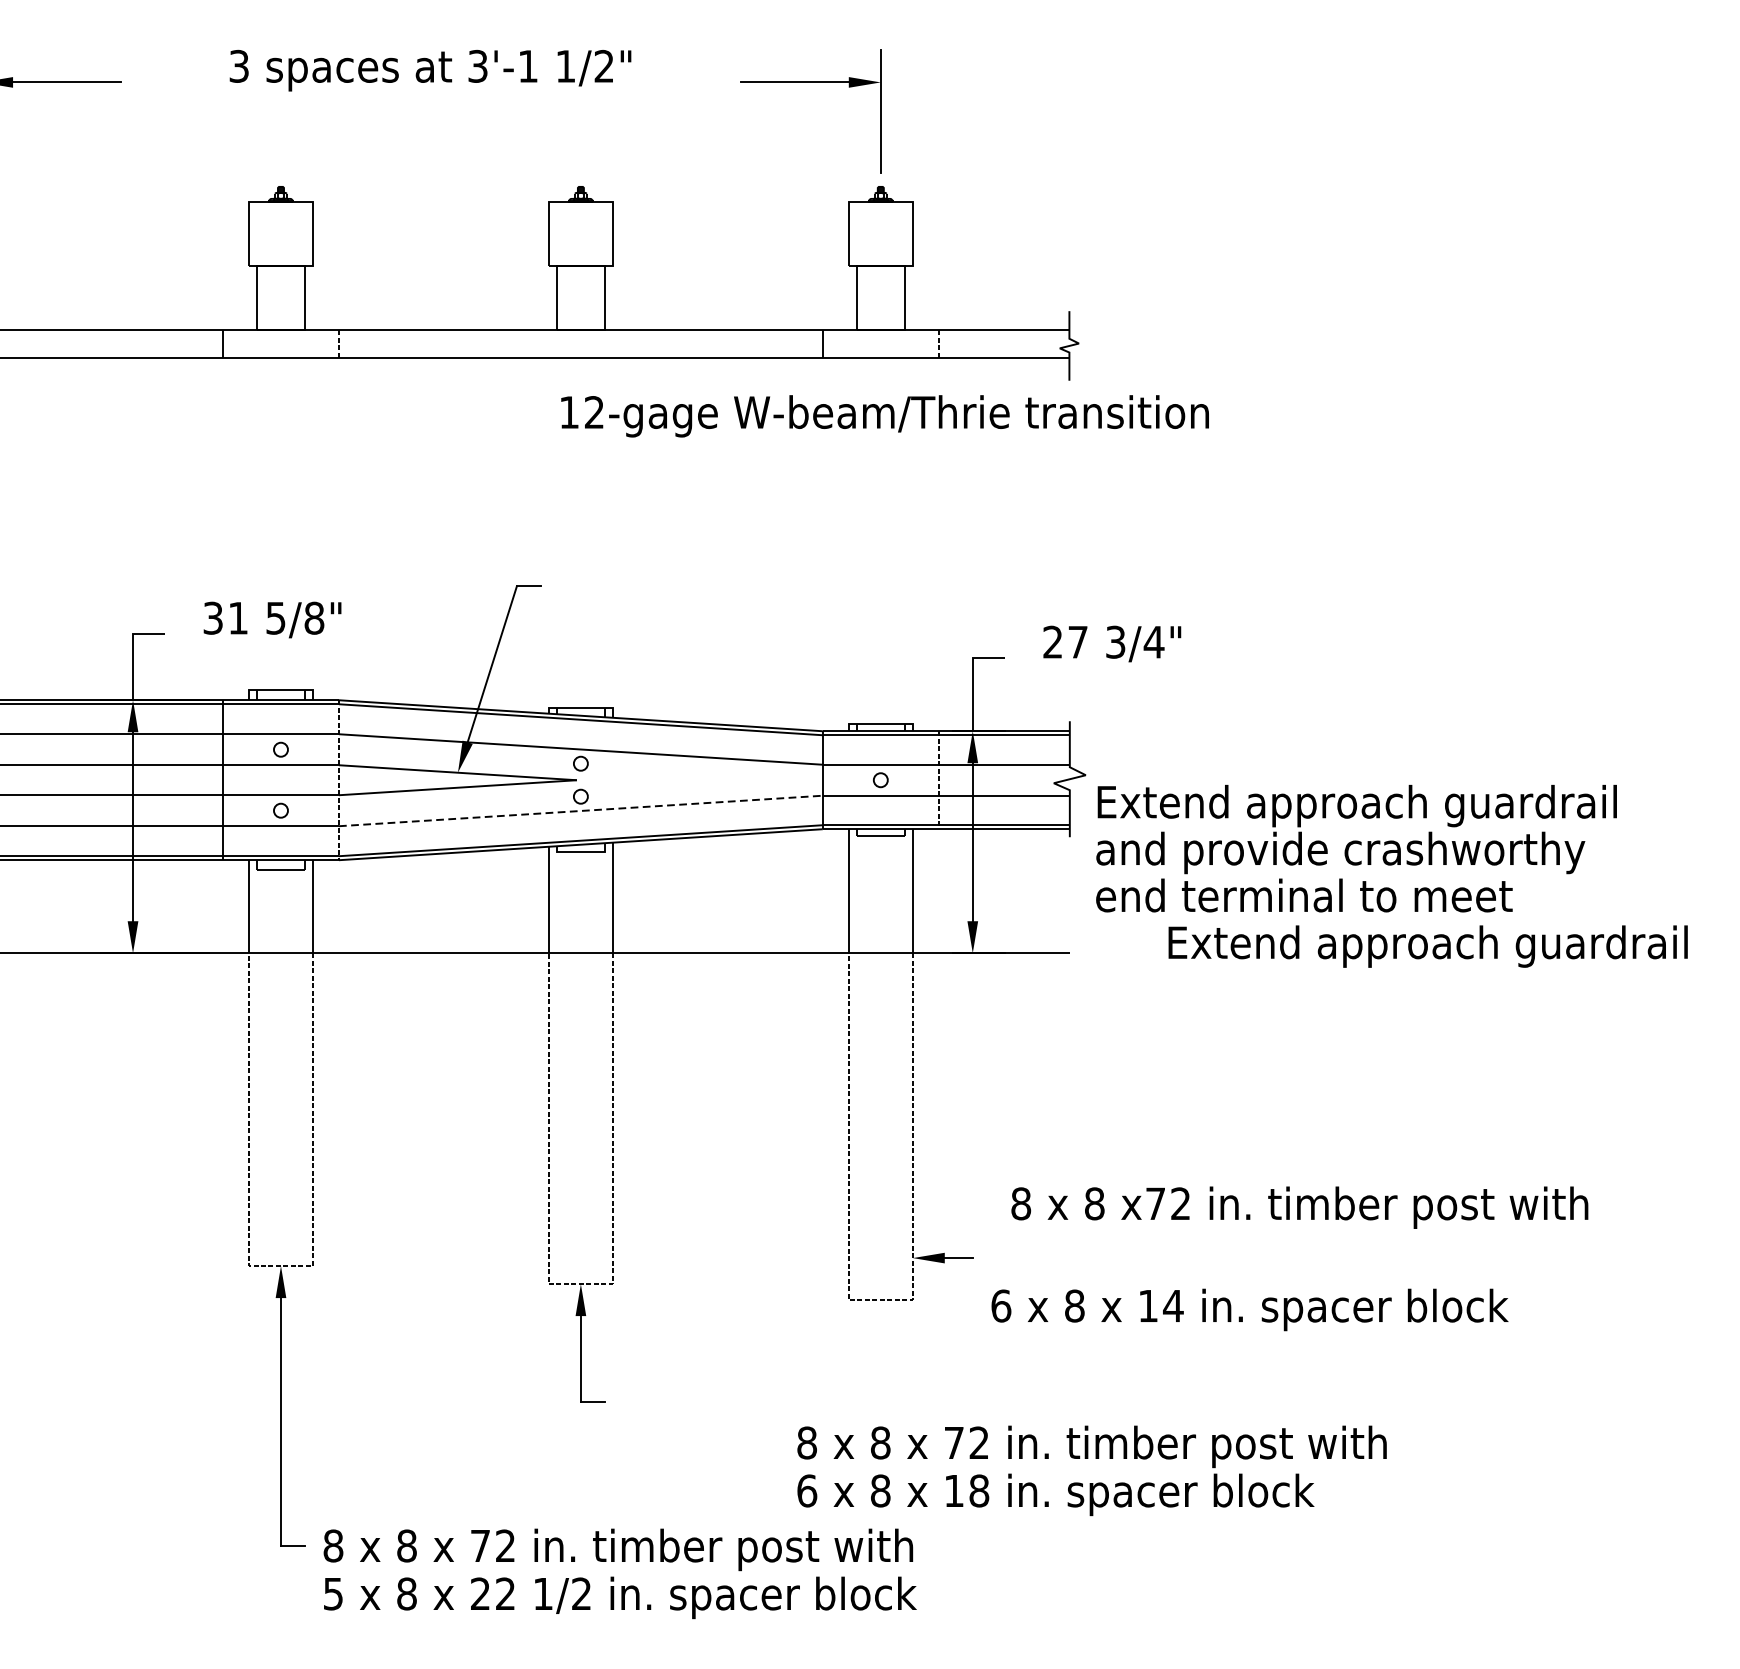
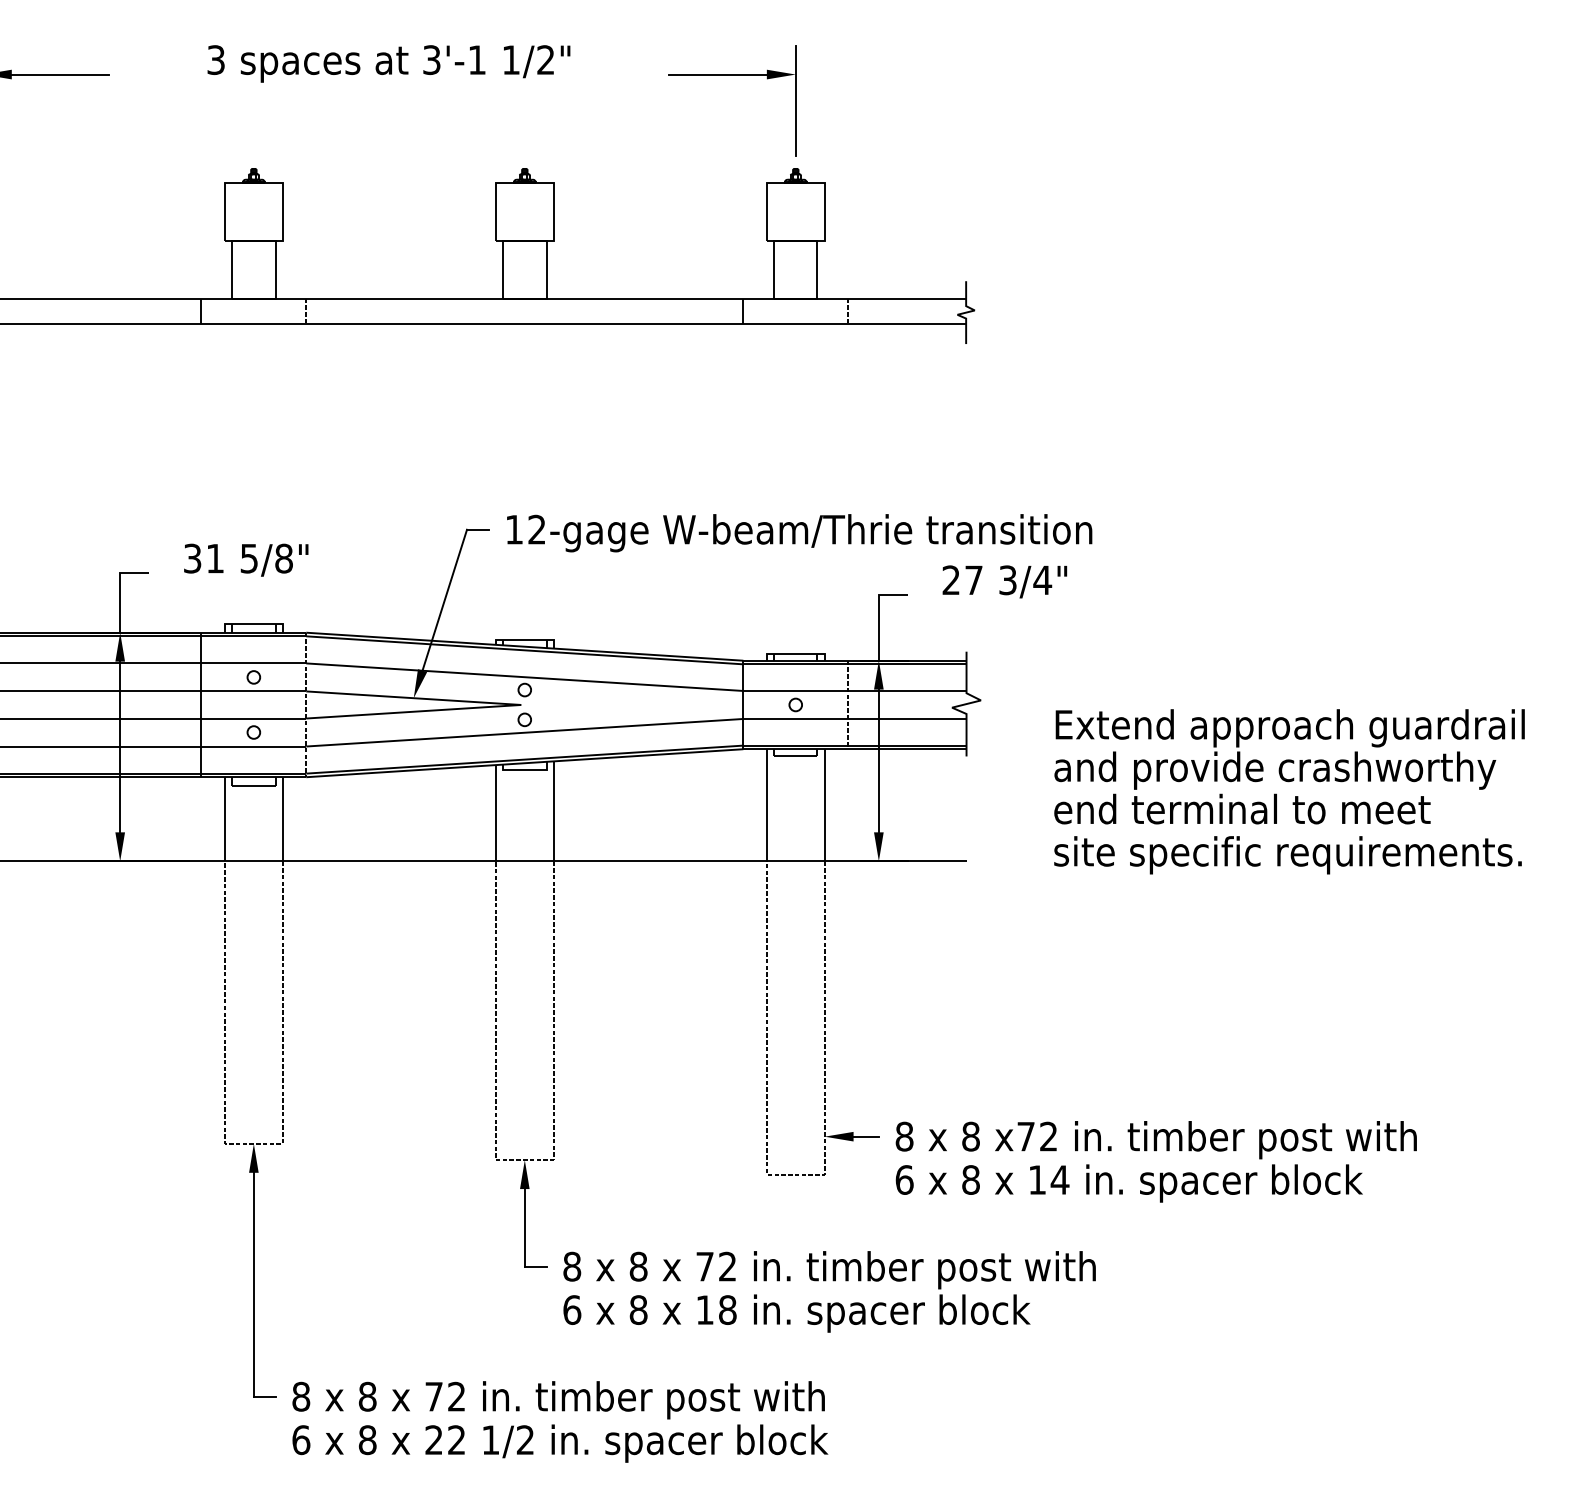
text: (884, 416) -> (799, 533), moved
line: (580, 810) -> (524, 732), dashed -> solid
text: (1356, 848) -> (1289, 766), moved
text: (1427, 946) -> (1289, 855), Extend approach guardrail -> site specific requirements.
text: (1298, 1208) -> (1155, 1140), moved
text: (1091, 1470) -> (829, 1291), moved
text: (333, 1594) -> (301, 1440), 5 -> 6

